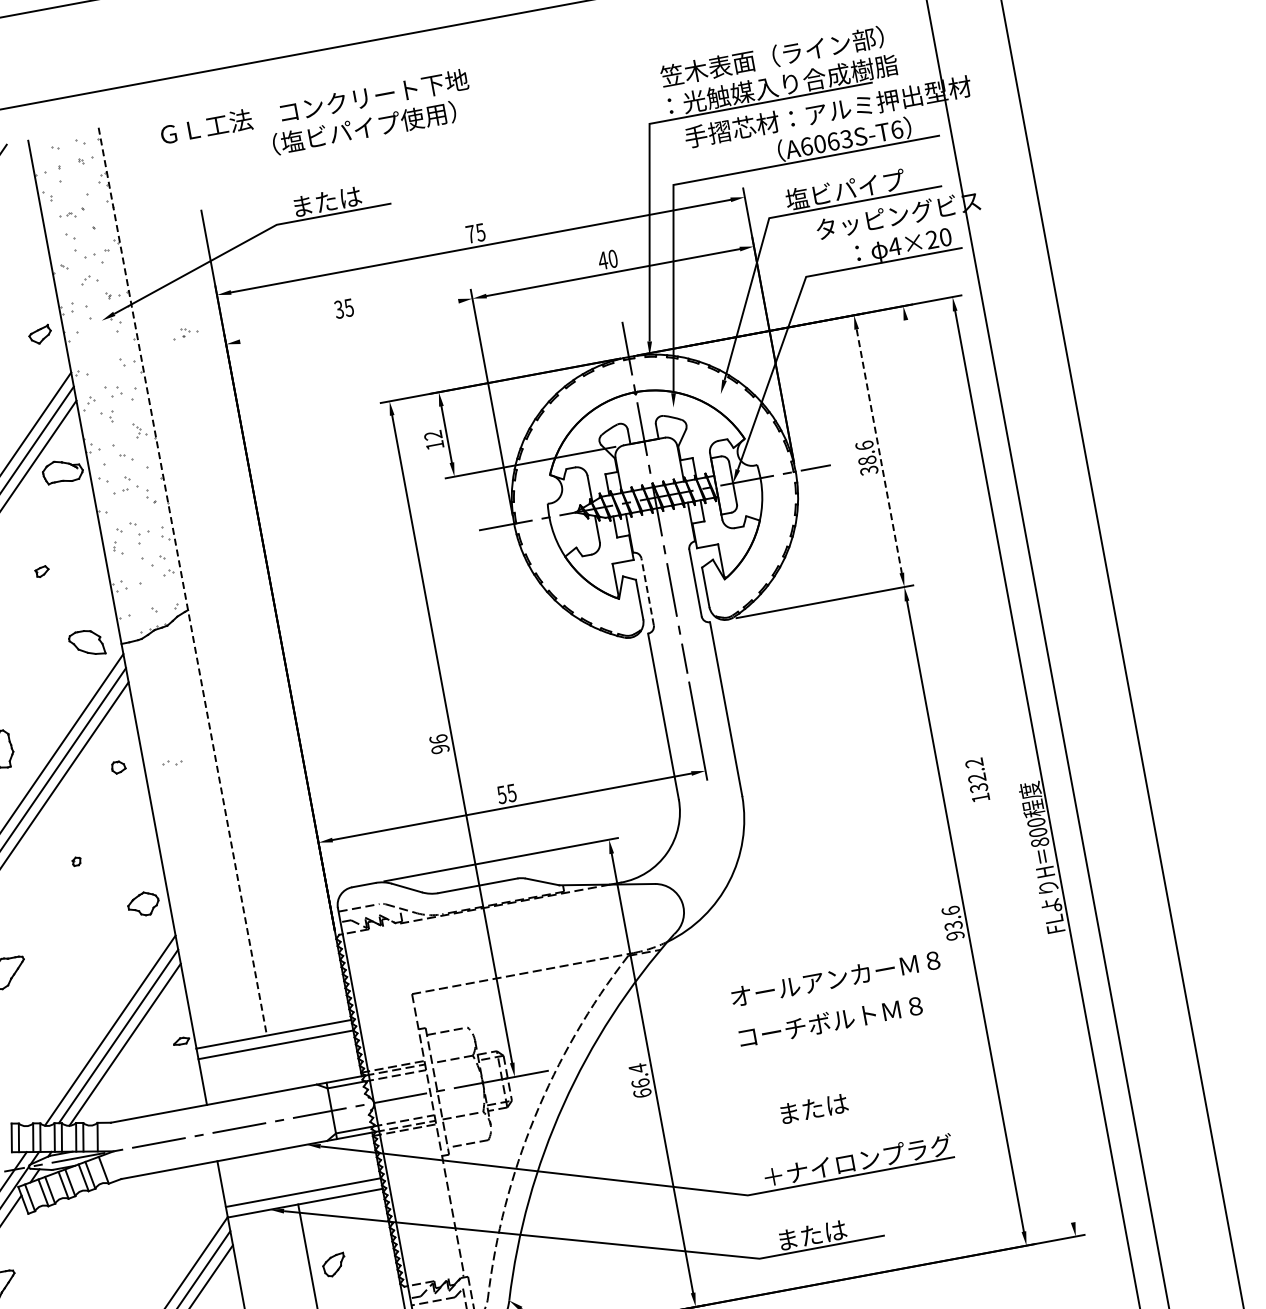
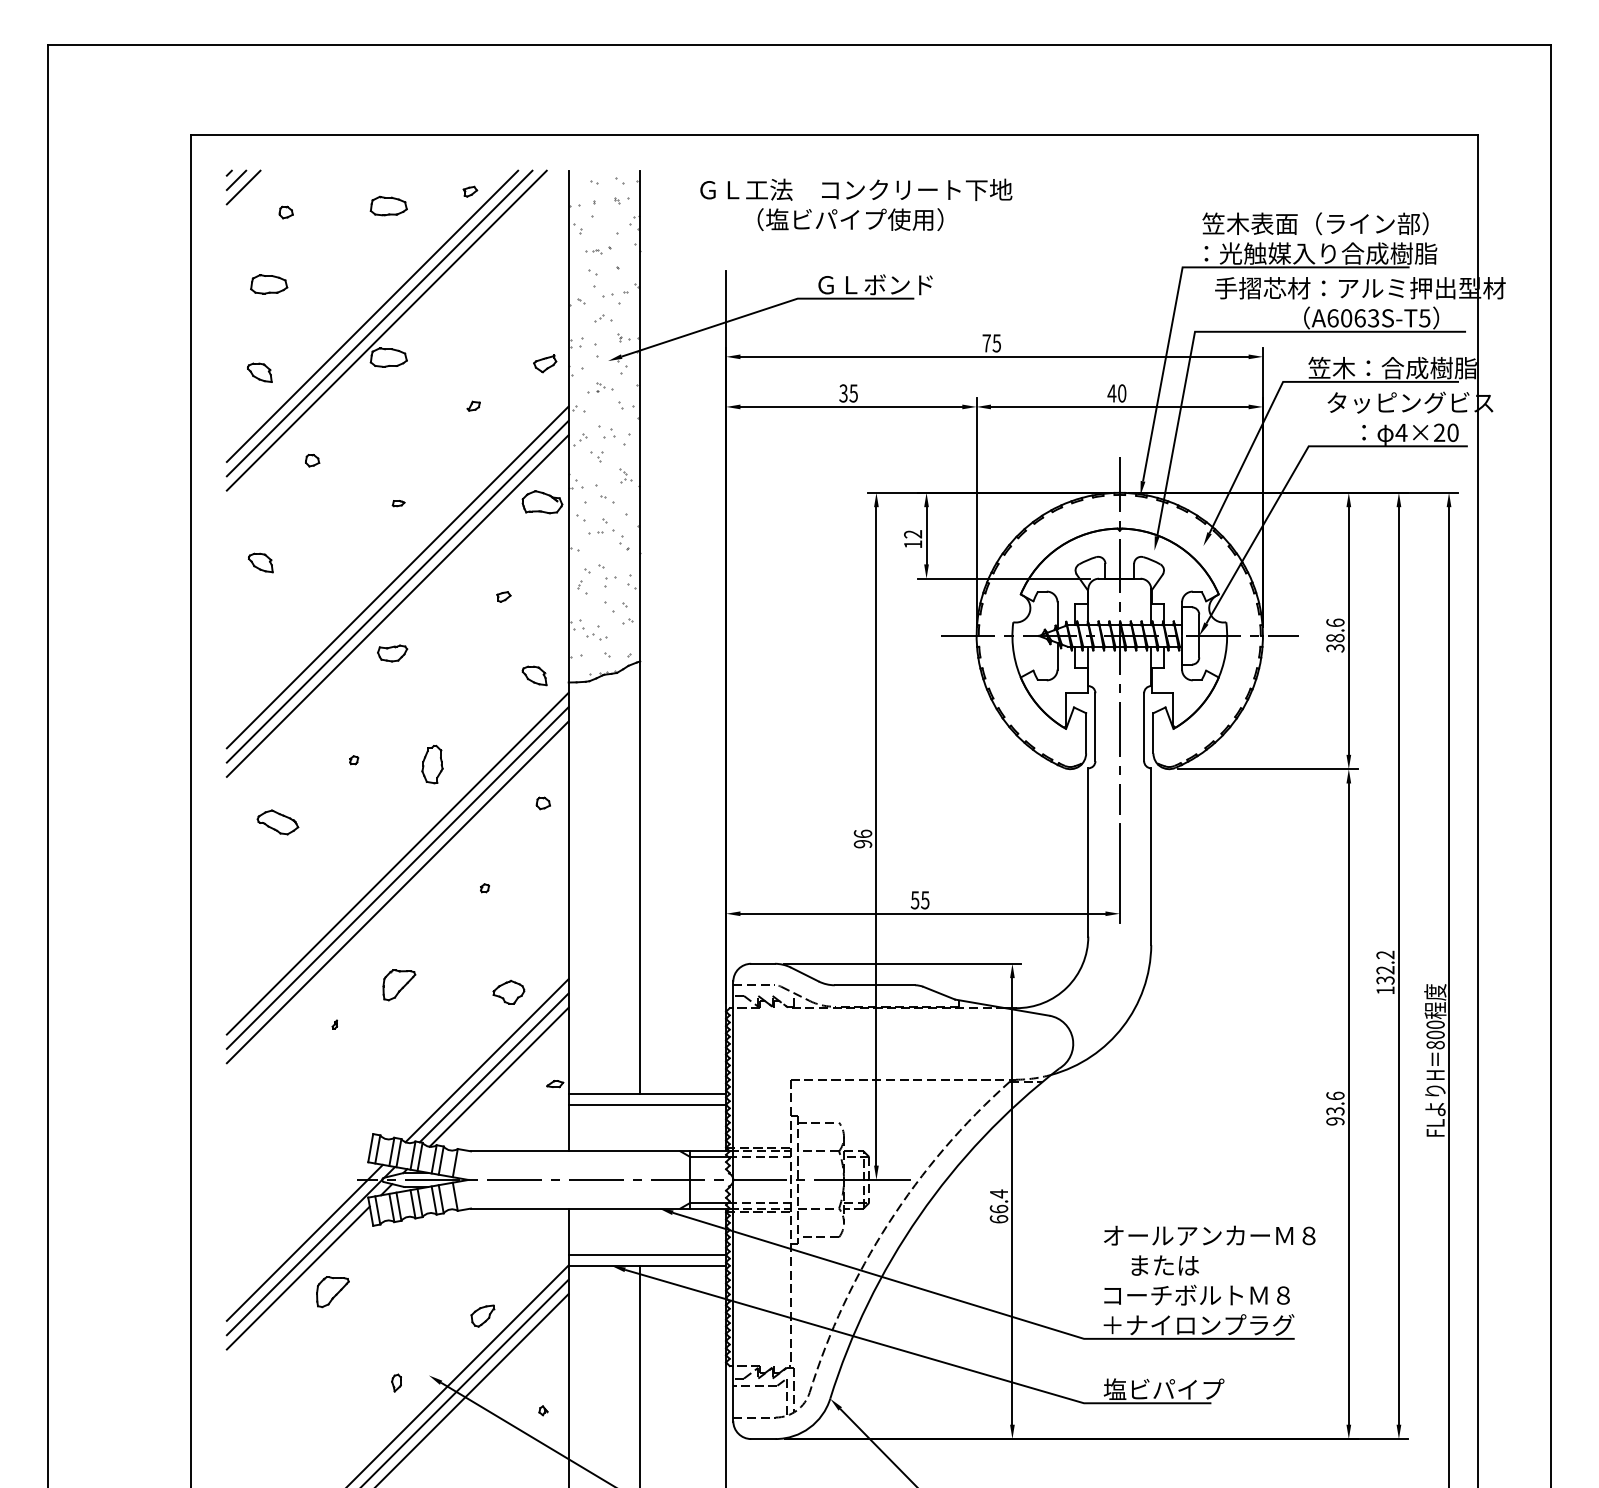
text: (364, 128) -> (850, 219), moved
text: (896, 130) -> (1424, 318), A6063S-T6 -> A6063S-T5
text: (871, 184) -> (1389, 367), 塩ビパイプ -> 笠木：合成樹脂
text: (350, 196) -> (875, 284), または -> ＧＬボンド
line: (349, 321) -> (851, 406), added
part: (185, 332) -> (600, 387), moved
line: (879, 451) -> (1348, 631), dashed -> solid
line: (183, 581) -> (640, 632), dashed -> solid
line: (647, 592) -> (1095, 727), dashed -> solid
part: (86, 643) -> (534, 675), size x0.71
part: (171, 762) -> (596, 636), moved
line: (989, 770) -> (1398, 965), added
part: (143, 903) -> (508, 991), moved
text: (835, 978) -> (1209, 1235), moved
text: (829, 1021) -> (1196, 1294), moved
text: (835, 1229) -> (1163, 1388), または -> 塩ビパイプ
part: (334, 1264) -> (482, 1315), moved

